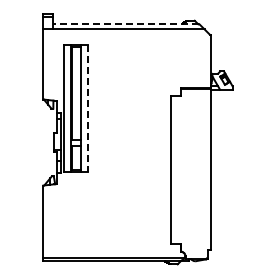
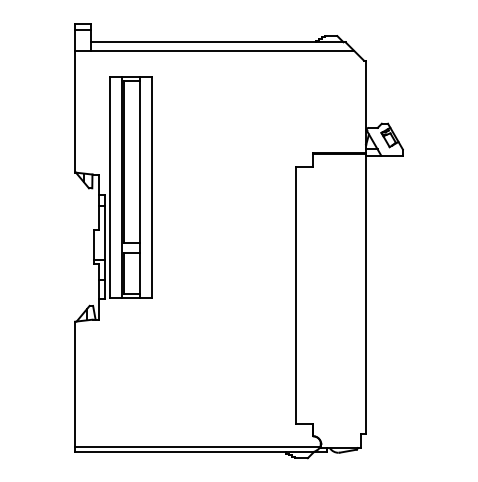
line: (125, 24) -> (217, 42), dashed -> solid
line: (87, 108) -> (151, 188), dashed -> solid

